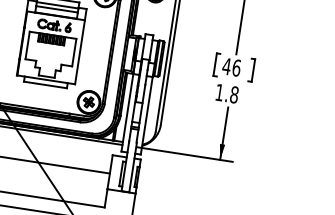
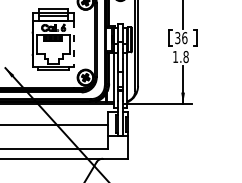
line: (80, 51) -> (74, 43), solid -> dashed
text: (226, 67) -> (177, 38), 46 -> 36

